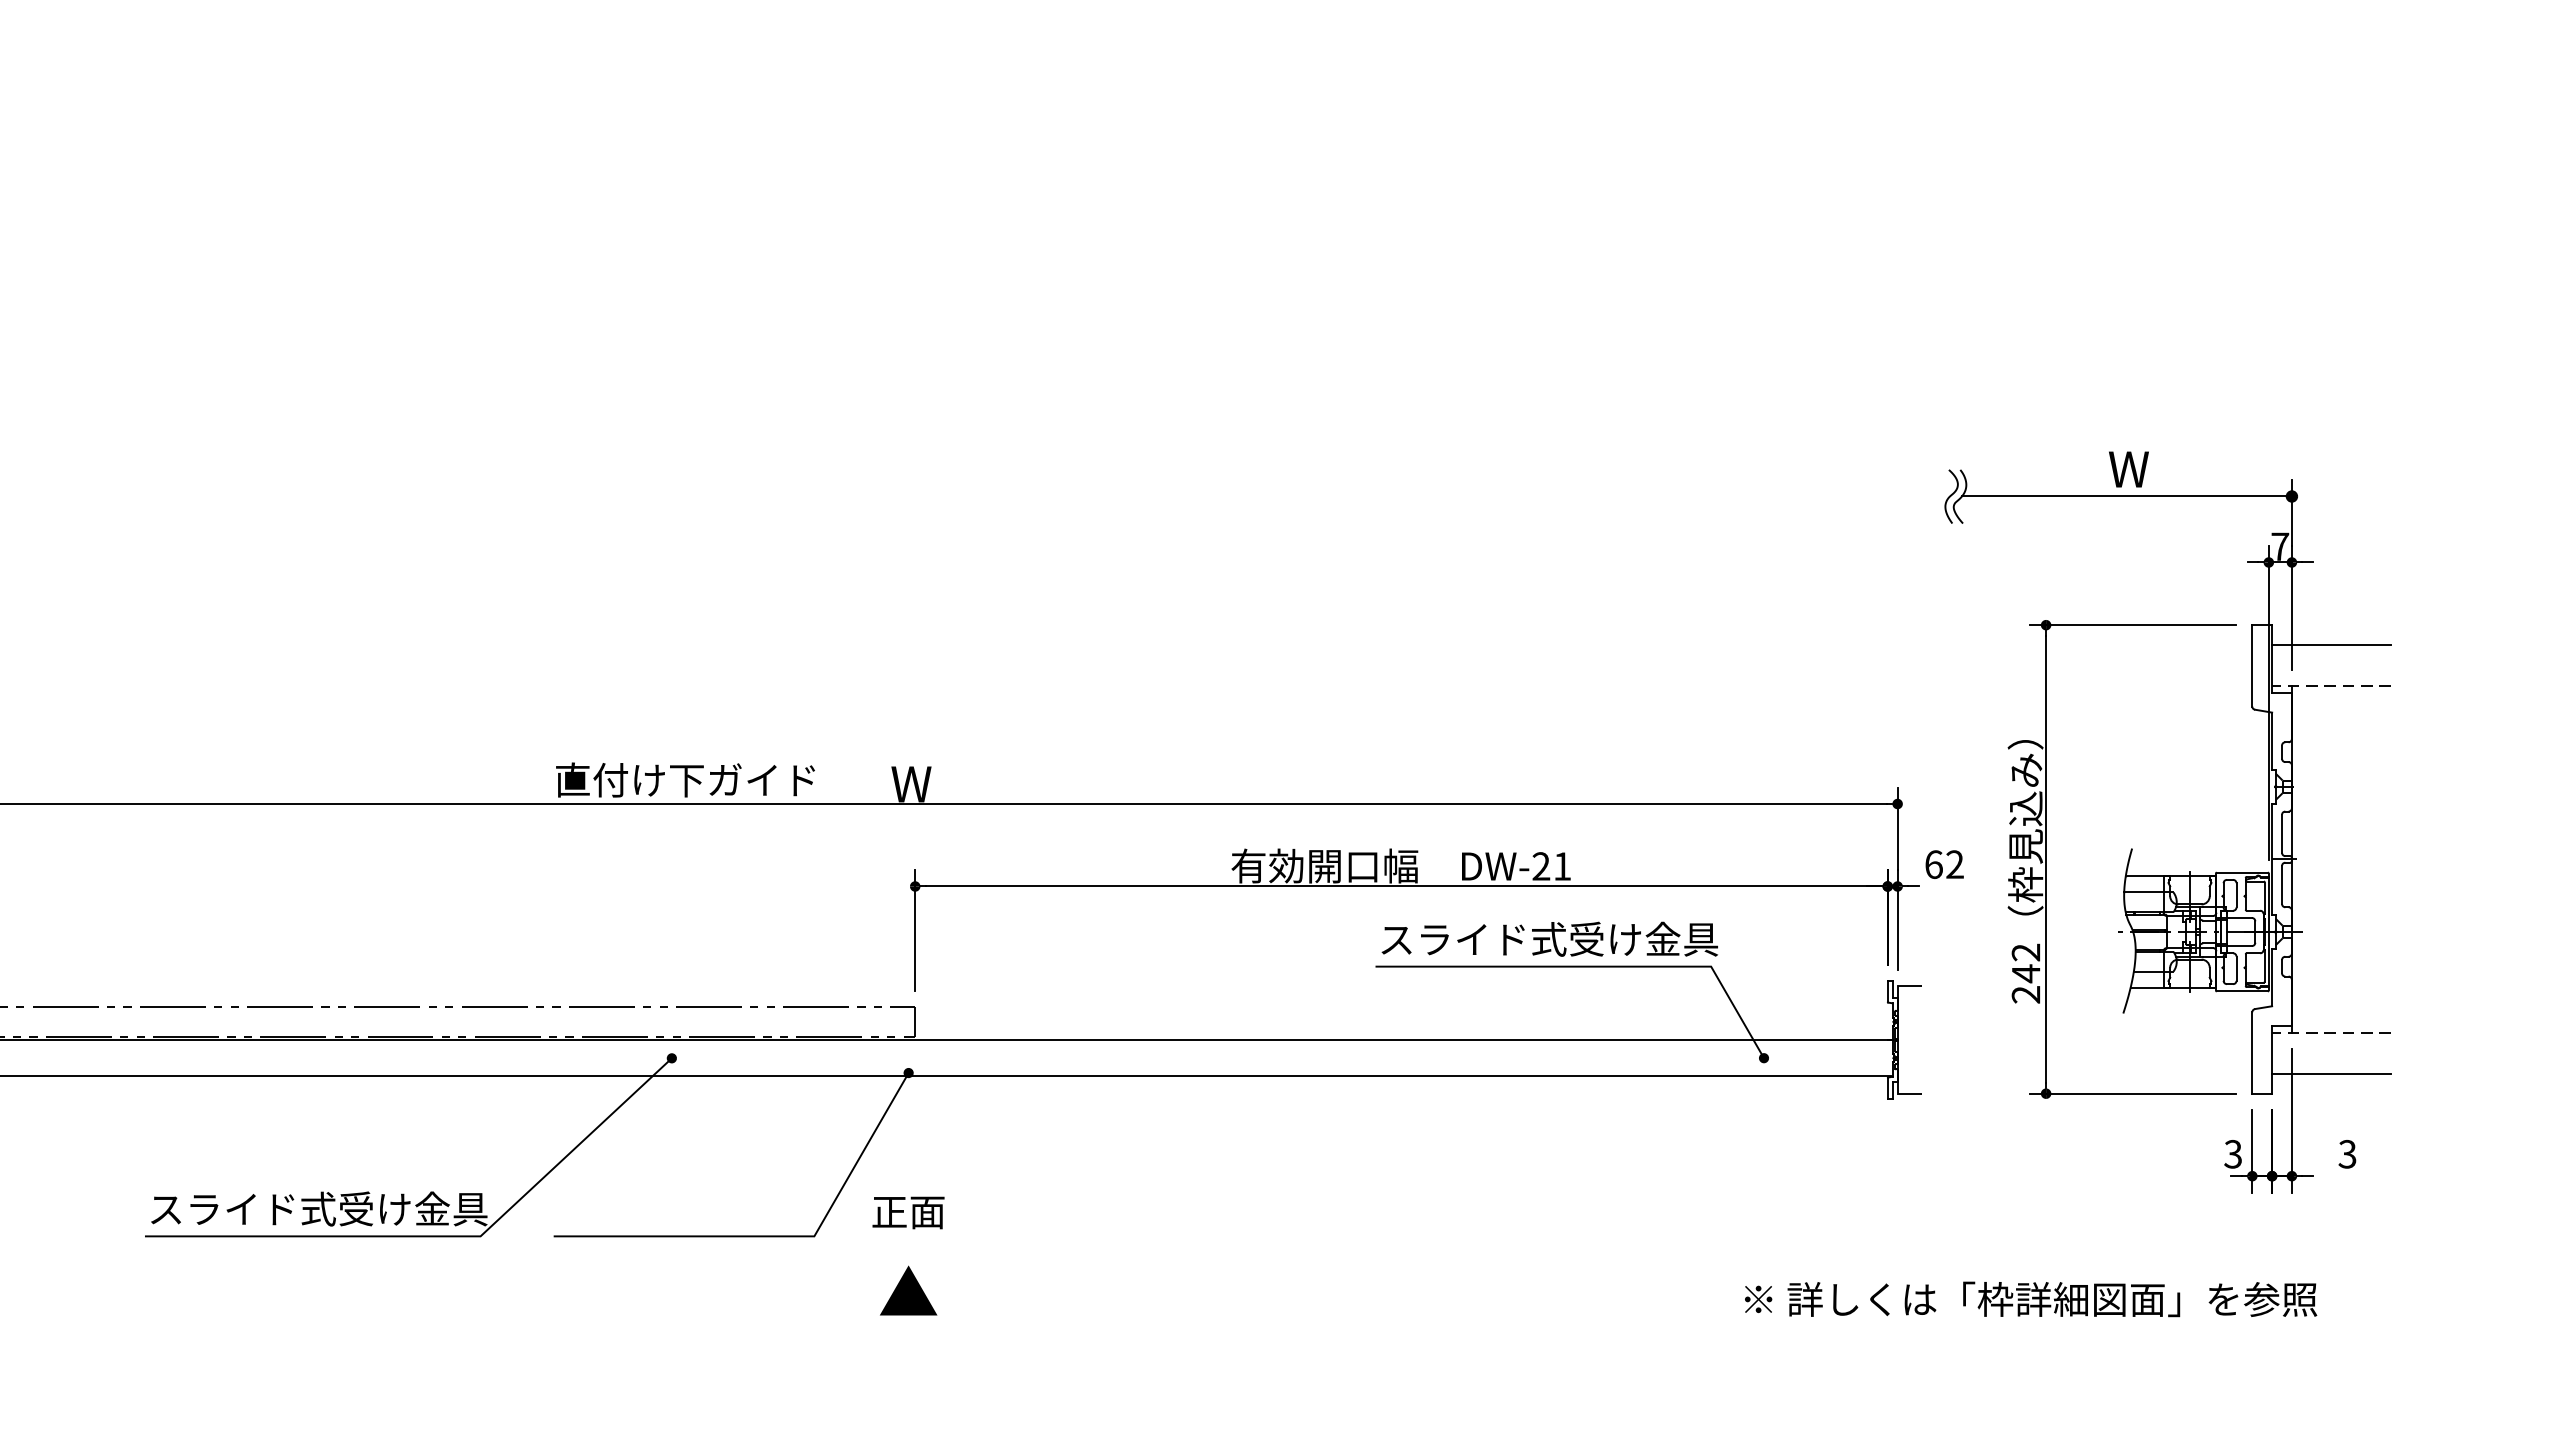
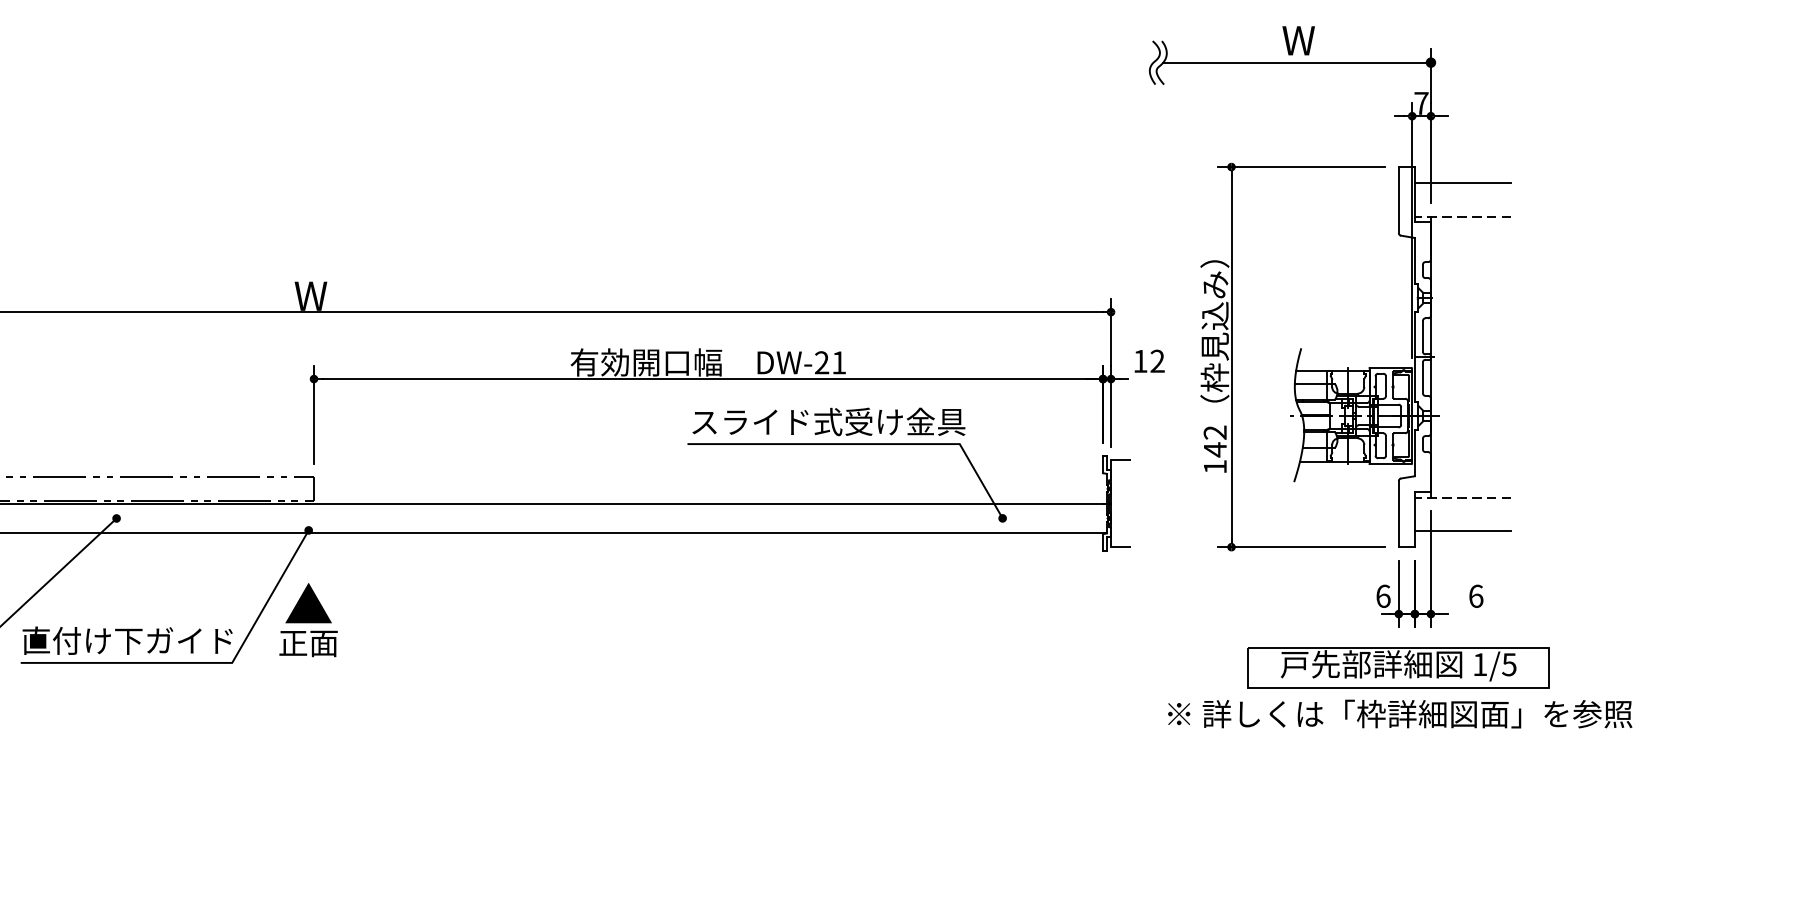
text: (685, 779) -> (127, 640), moved
text: (1933, 864) -> (1140, 361), 62 -> 12
text: (2025, 994) -> (1214, 466), 242 -> 142
text: (2233, 1153) -> (1383, 595), 3 -> 6
text: (2347, 1153) -> (1476, 595), 3 -> 6
part: (2252, 1241) -> (1398, 667), added
part: (908, 1290) -> (308, 603), moved
text: (2031, 1299) -> (1400, 714), moved

